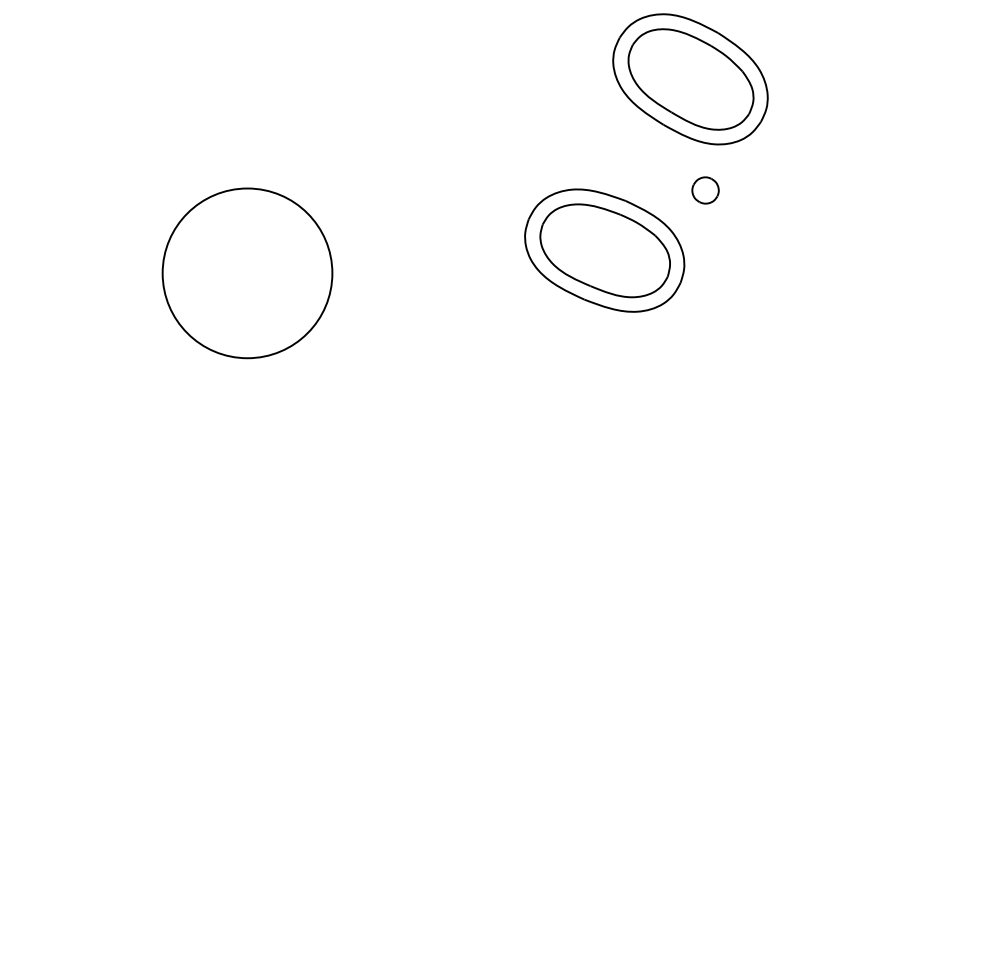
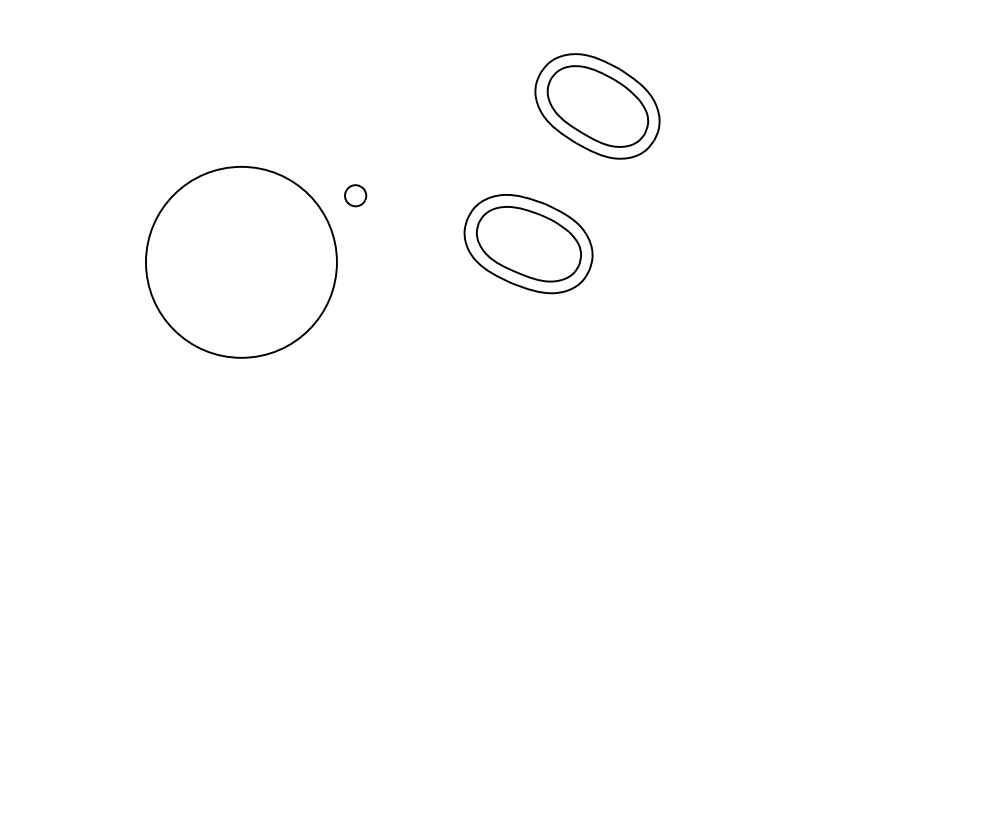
part: (705, 190) -> (355, 195), moved
circle: (247, 273) -> (241, 262), size x1.4

